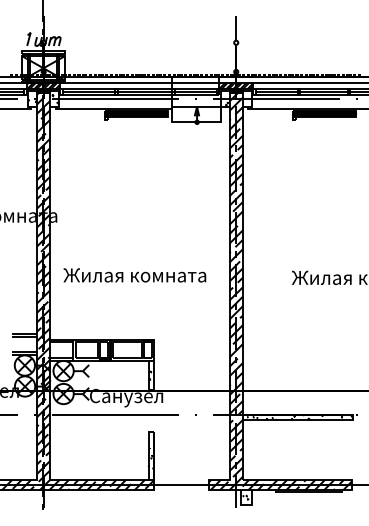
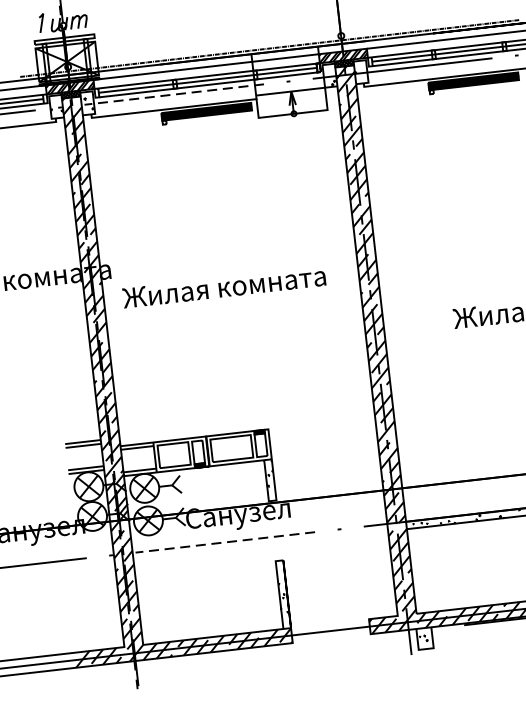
line: (114, 99) -> (173, 94), solid -> dashed
text: (134, 275) -> (223, 287), moved
line: (114, 415) -> (224, 543), solid -> dashed

